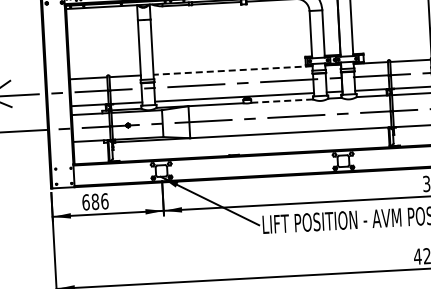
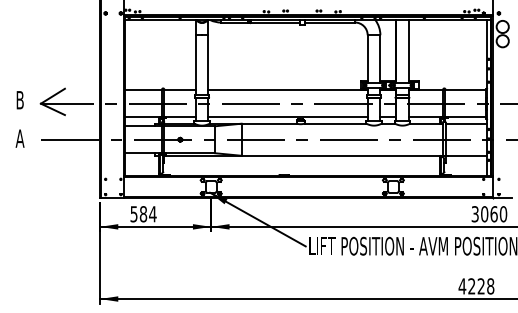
line: (233, 70) -> (288, 90), dashed -> solid
line: (282, 100) -> (335, 123), dashed -> solid
text: (95, 202) -> (143, 214), 686 -> 584

